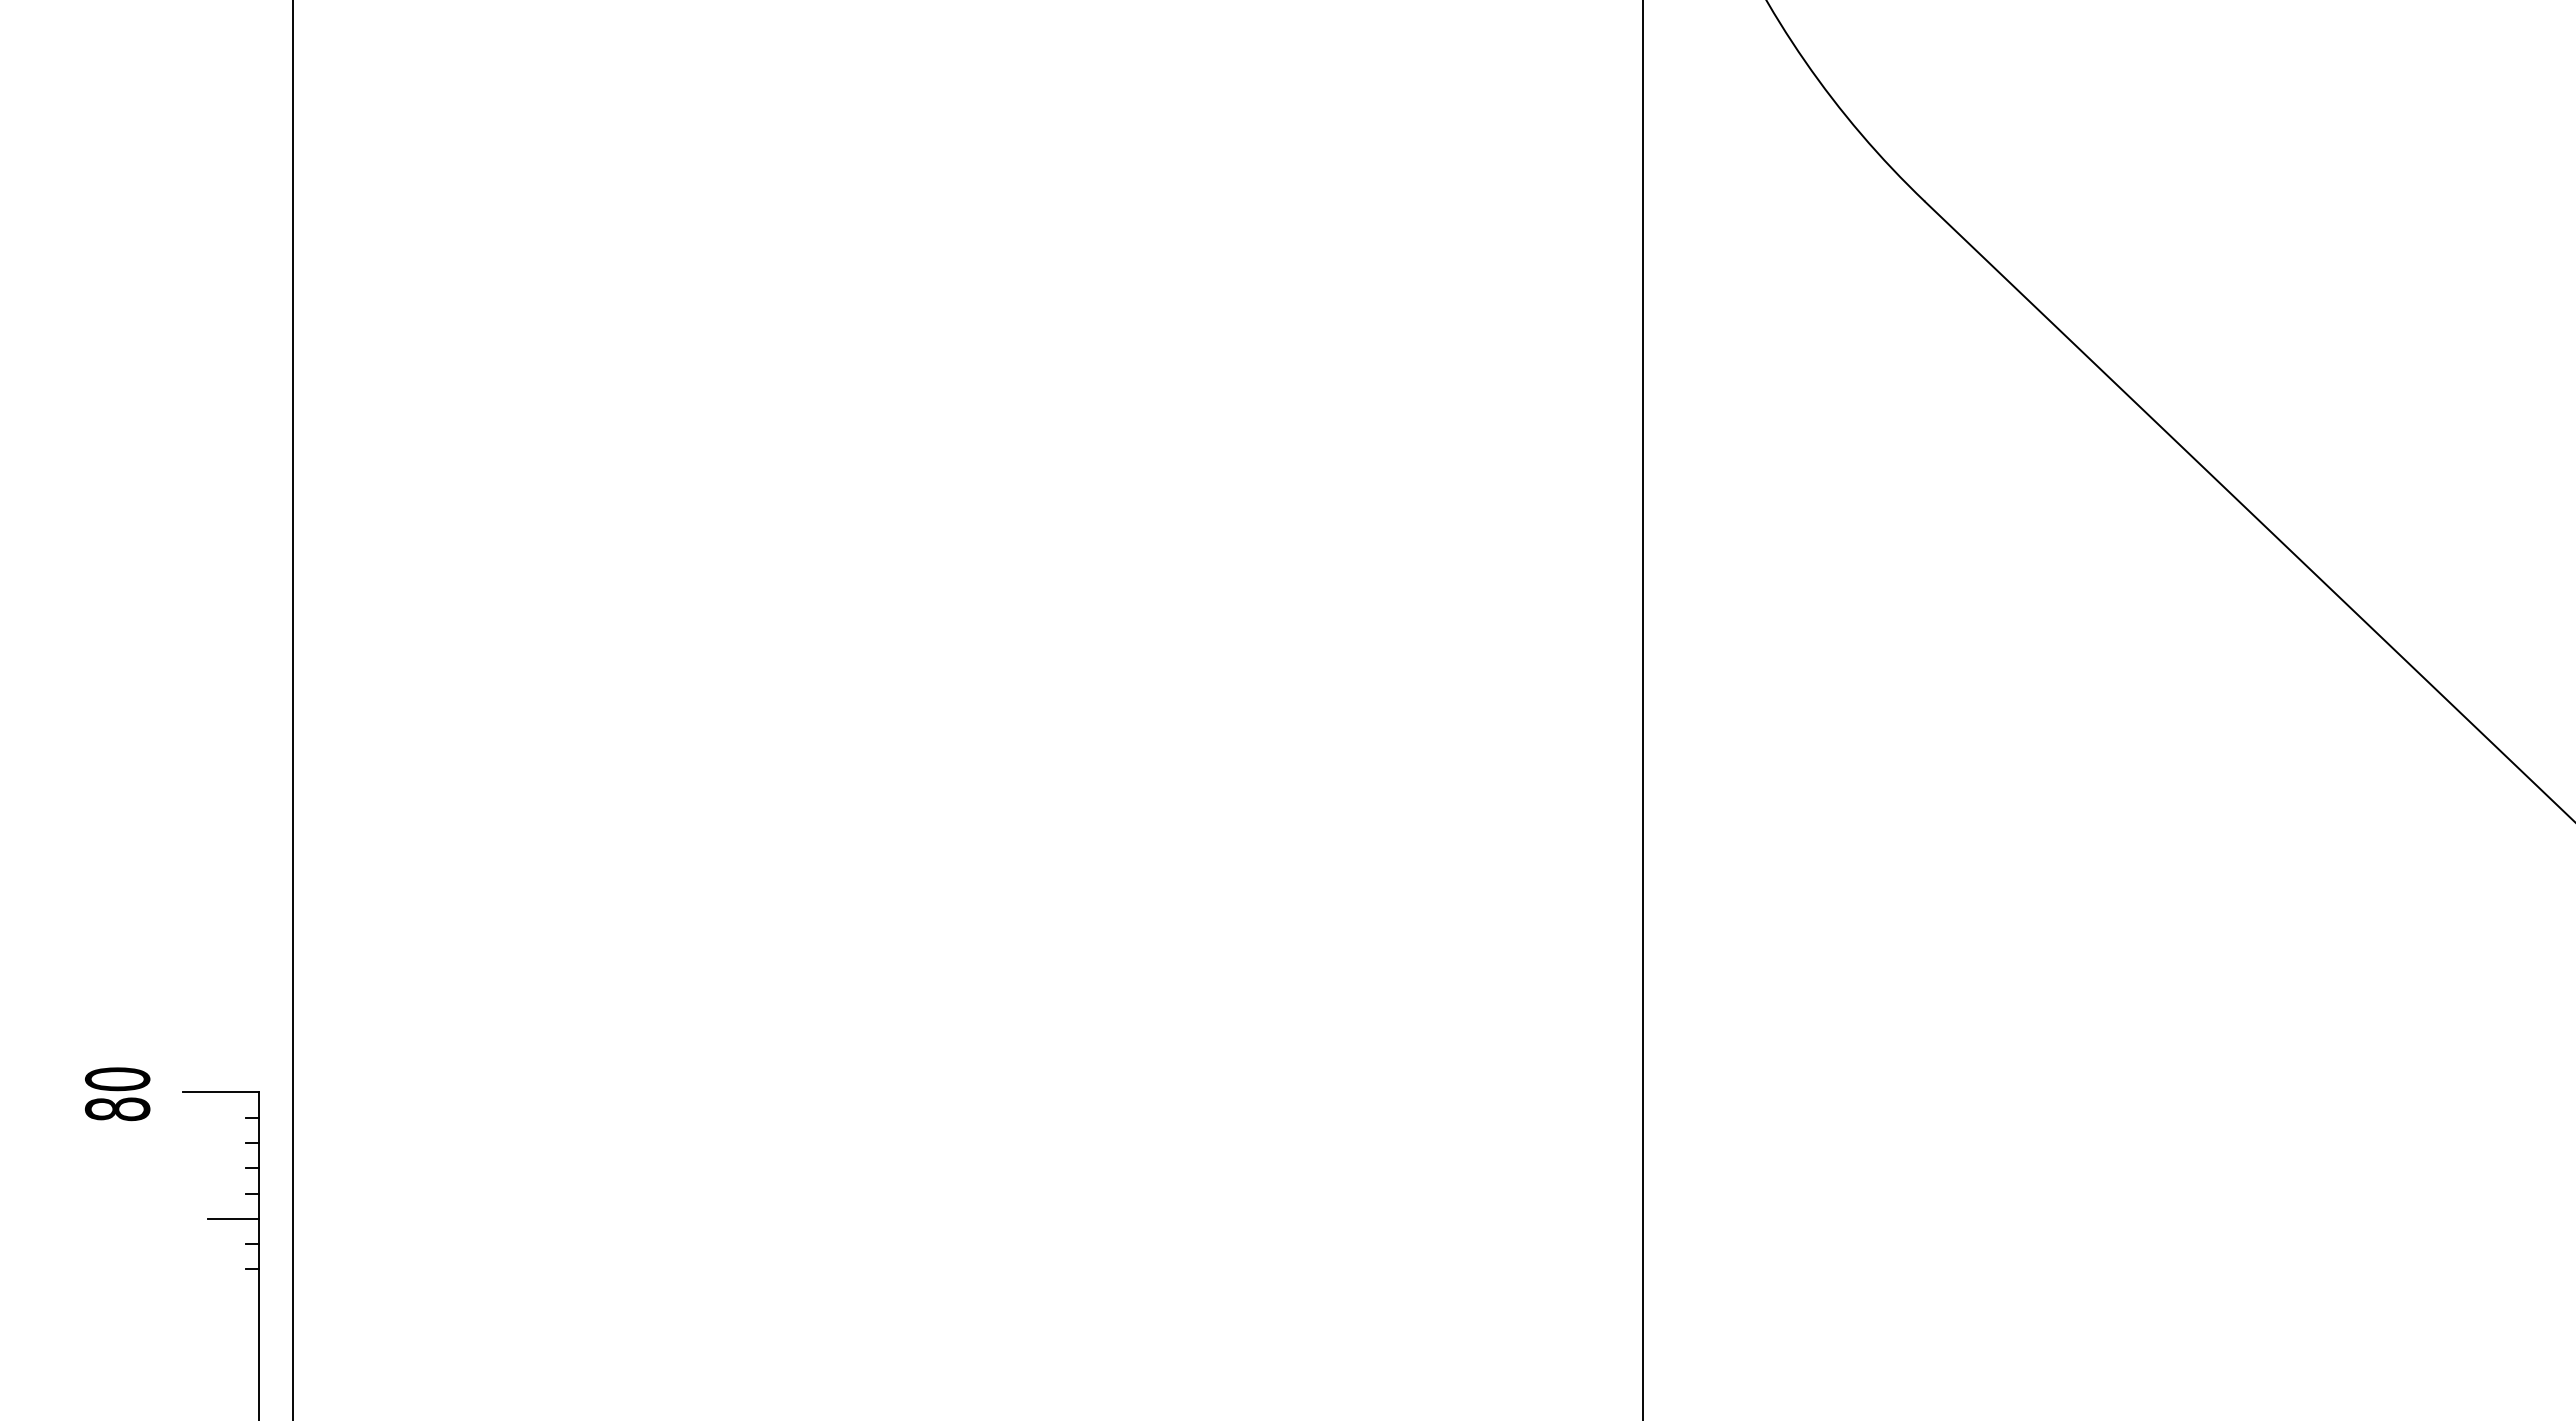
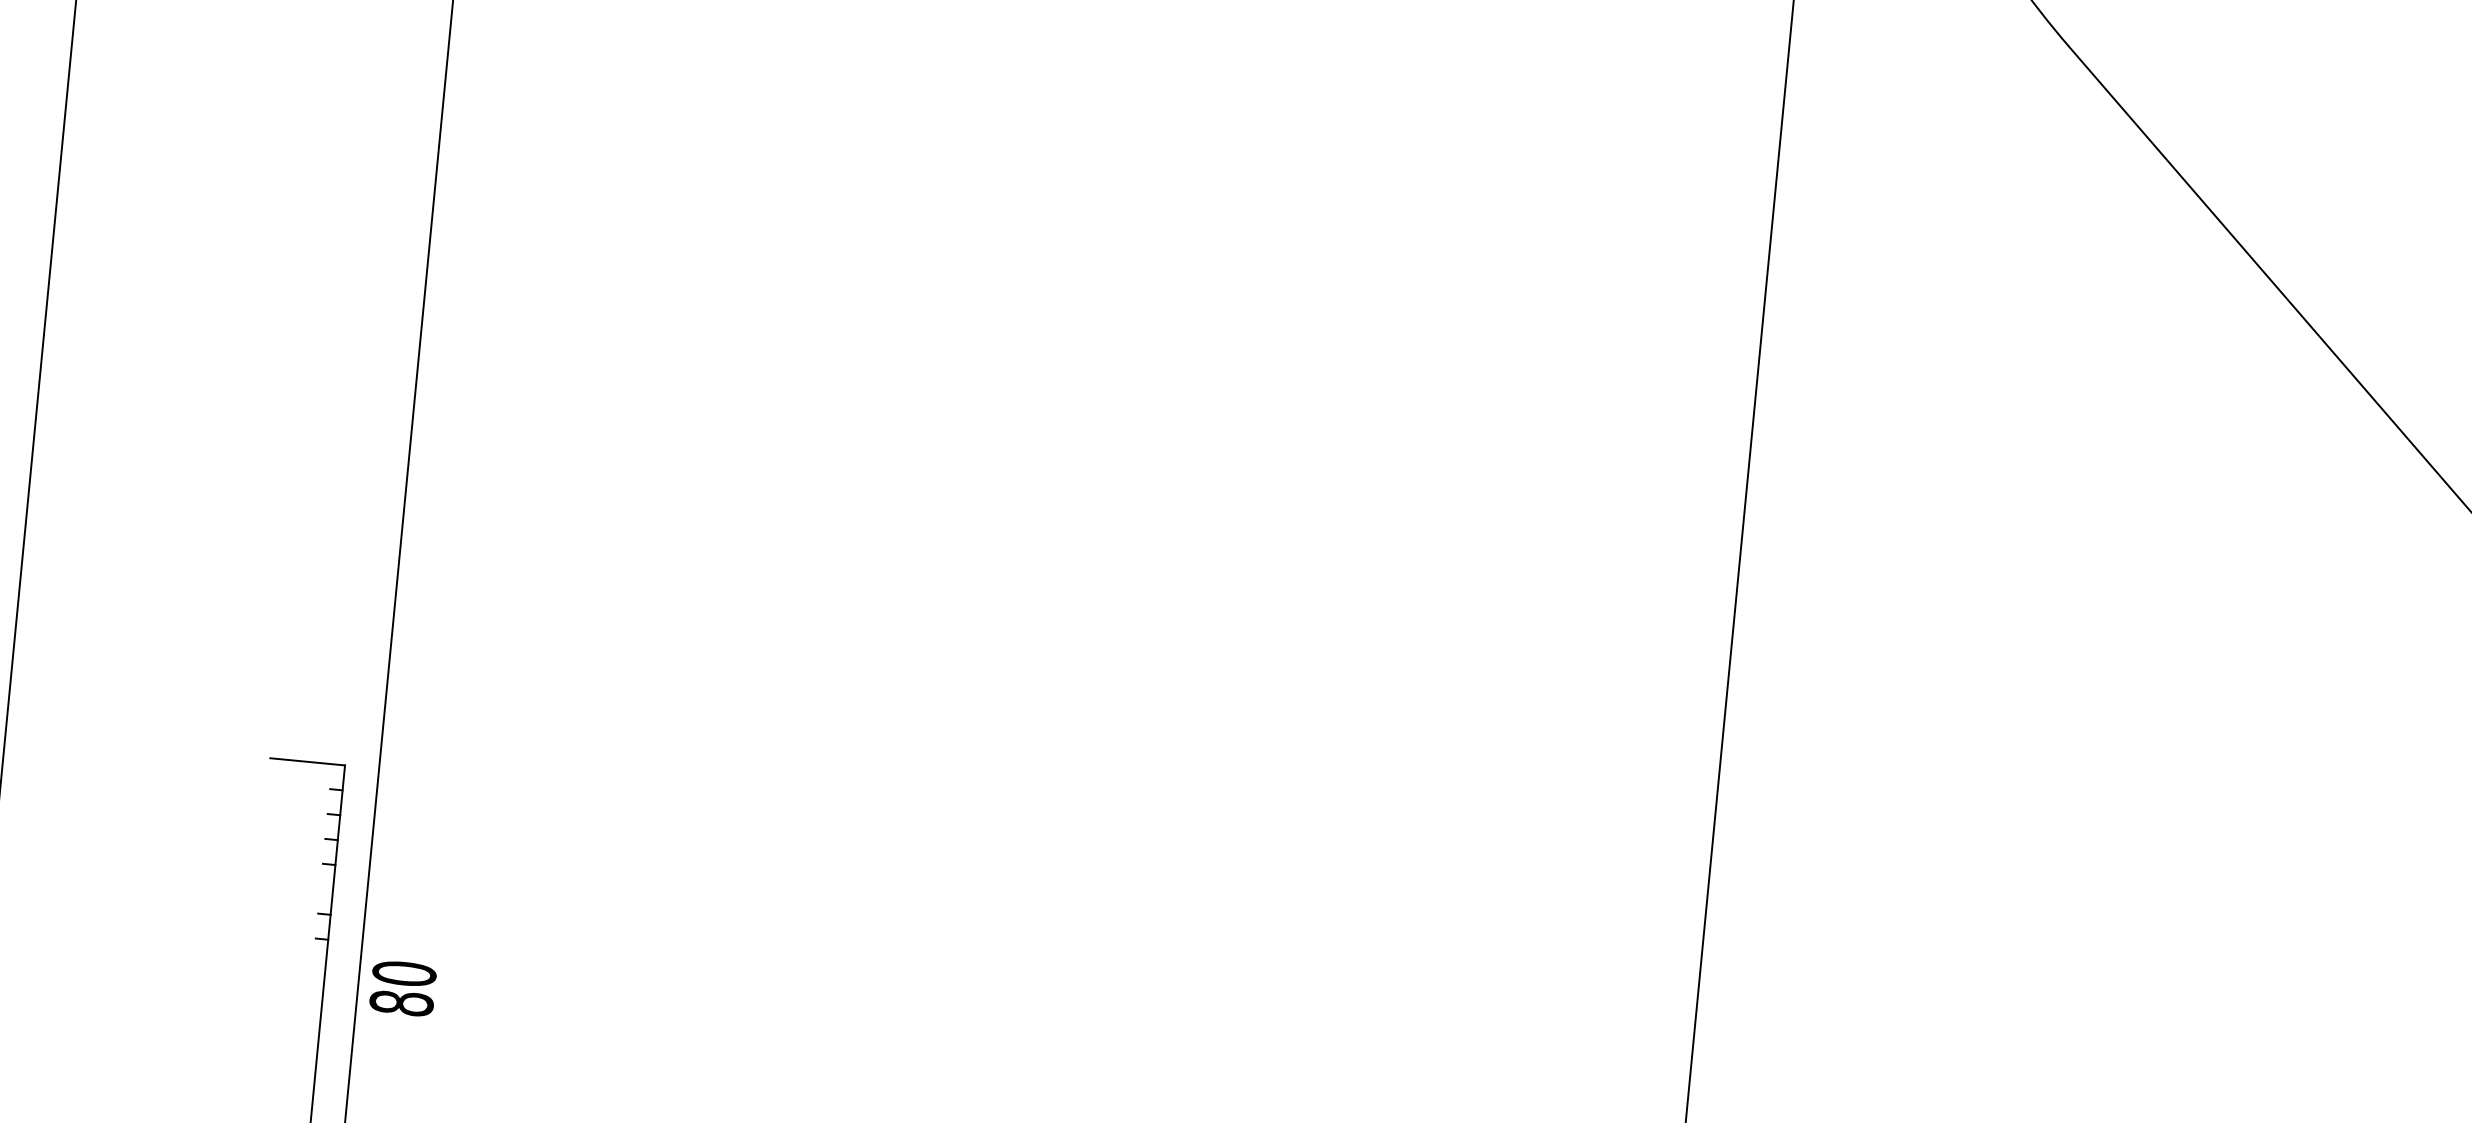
text: (117, 1094) -> (402, 988), moved
line: (232, 1218) -> (307, 887), removed

